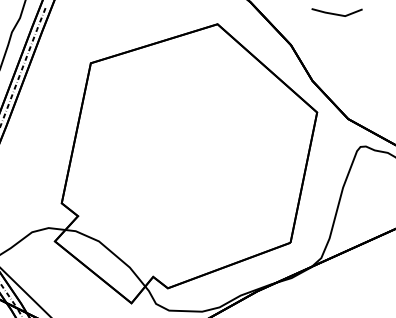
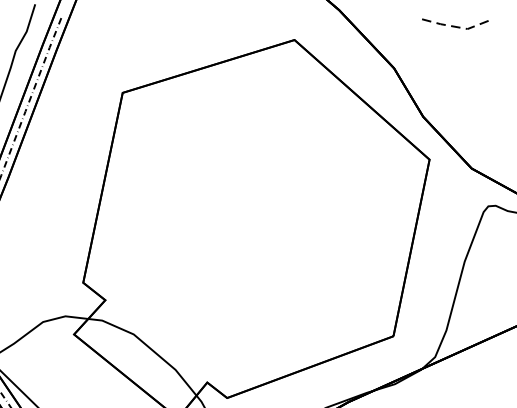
line: (337, 14) -> (457, 26), solid -> dashed

